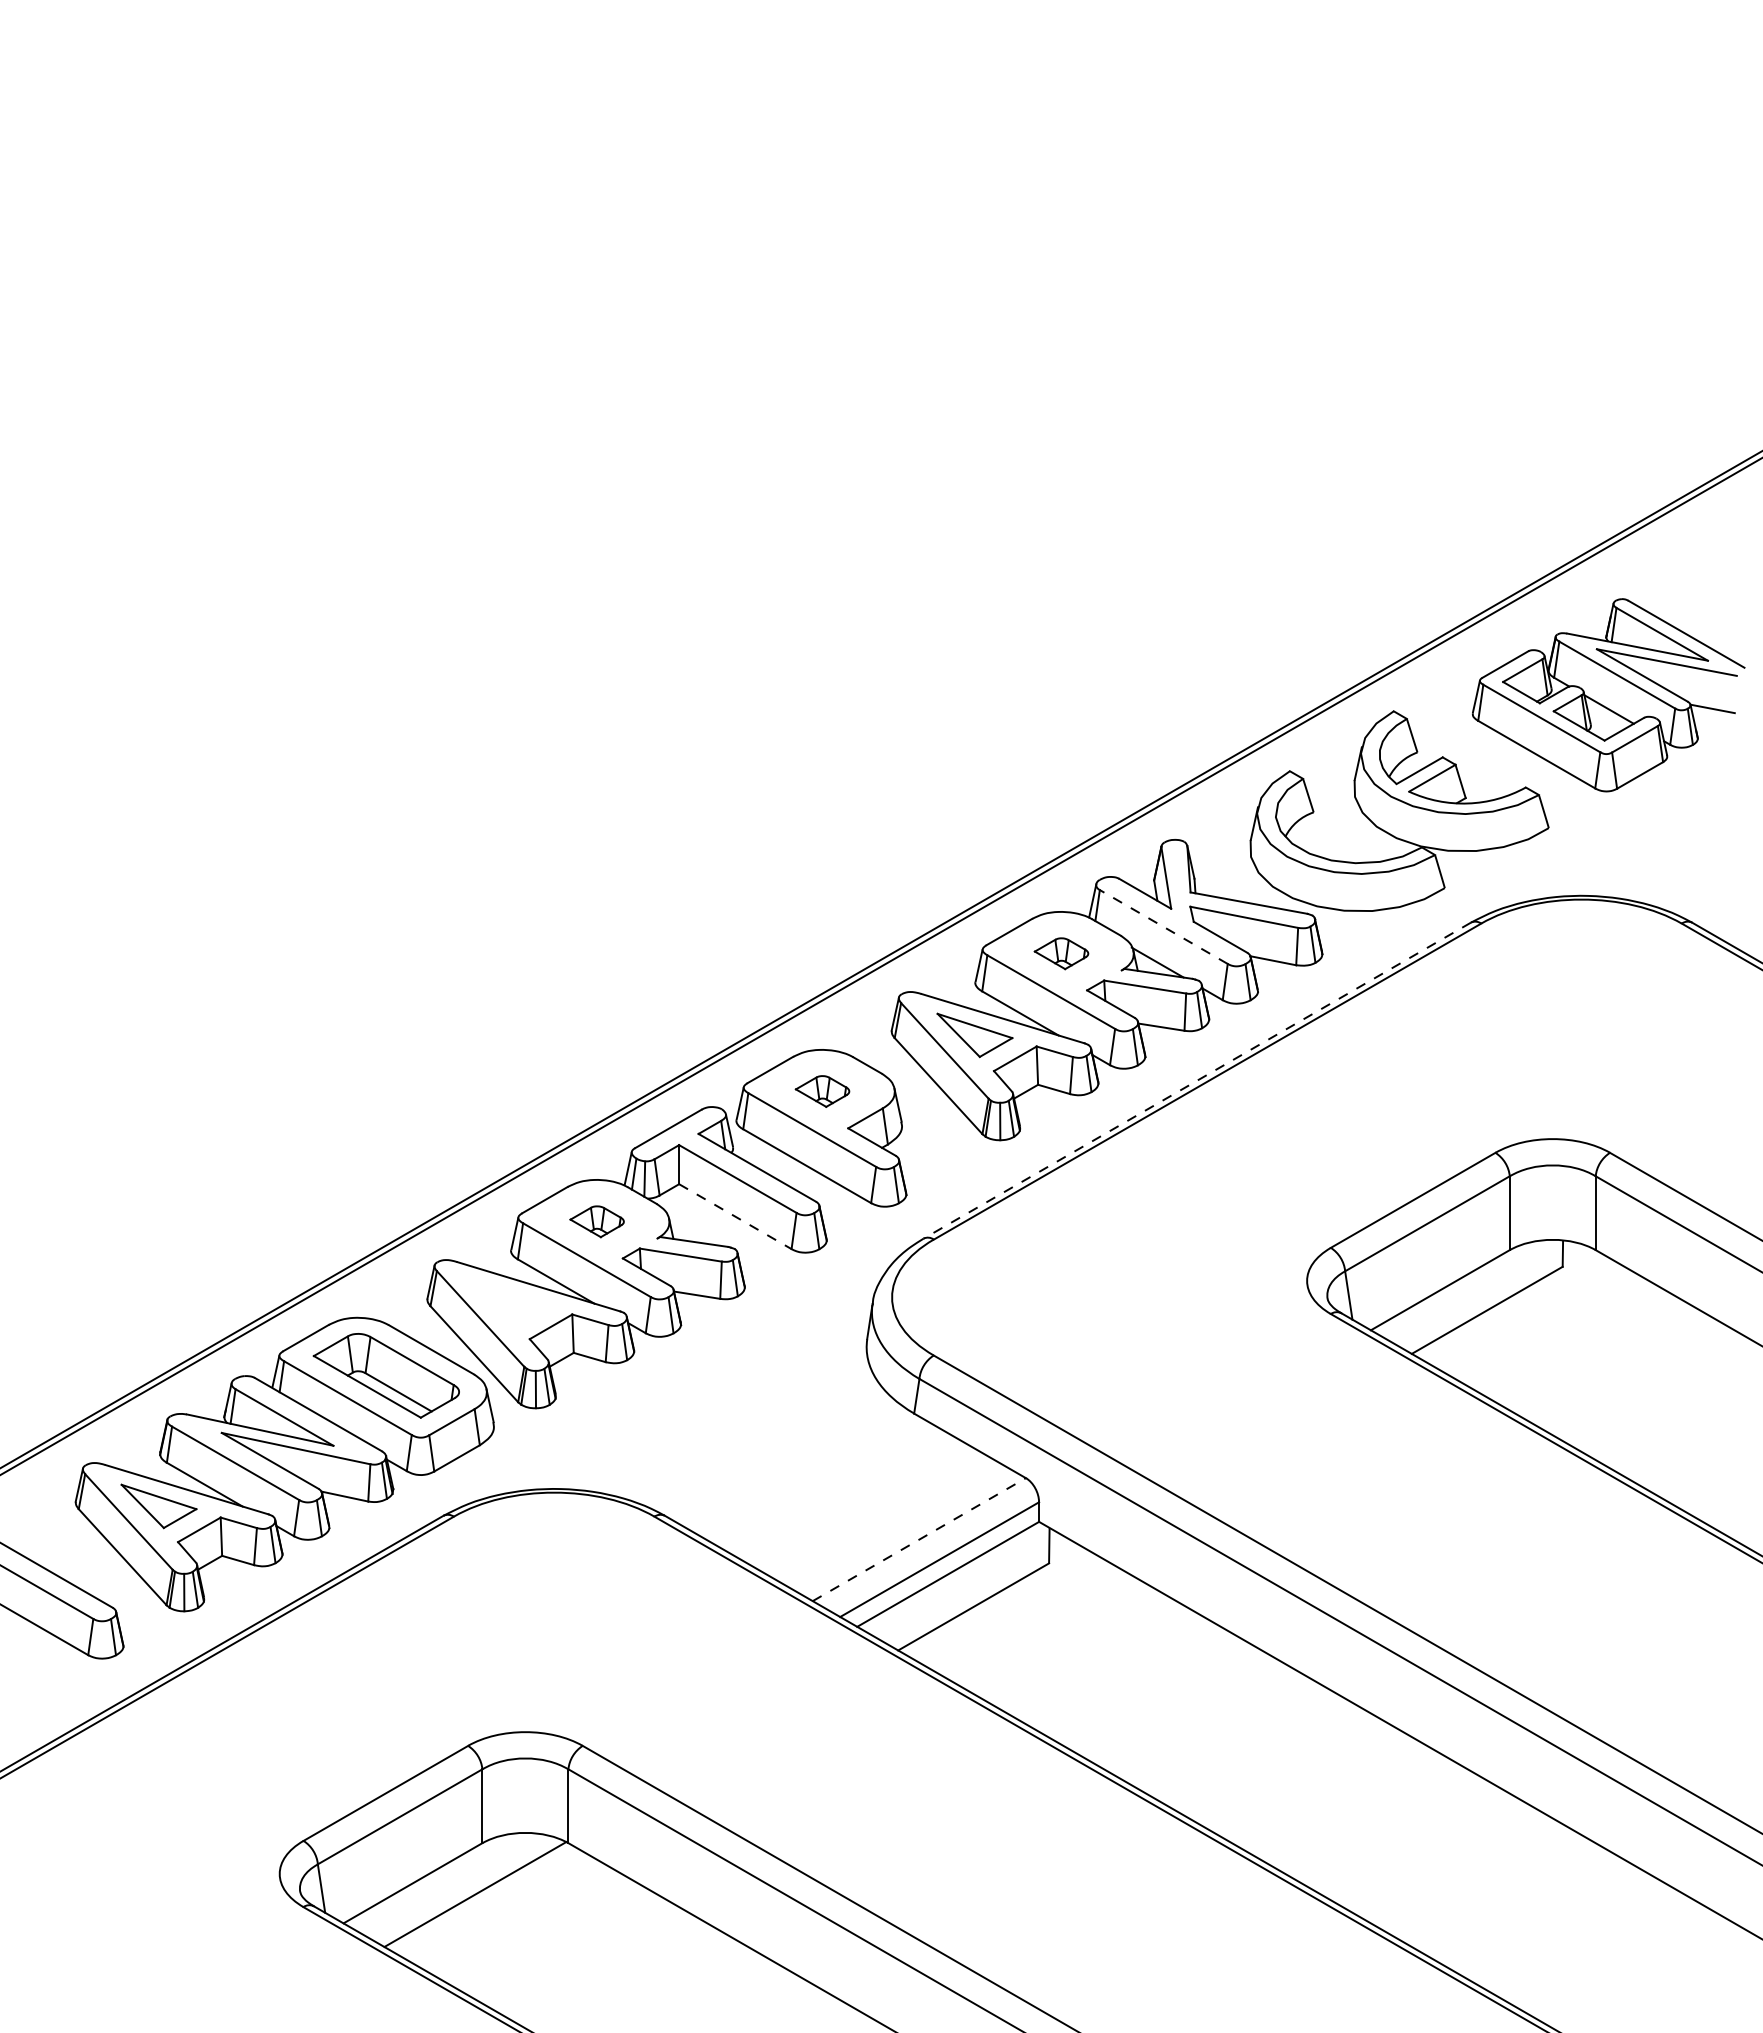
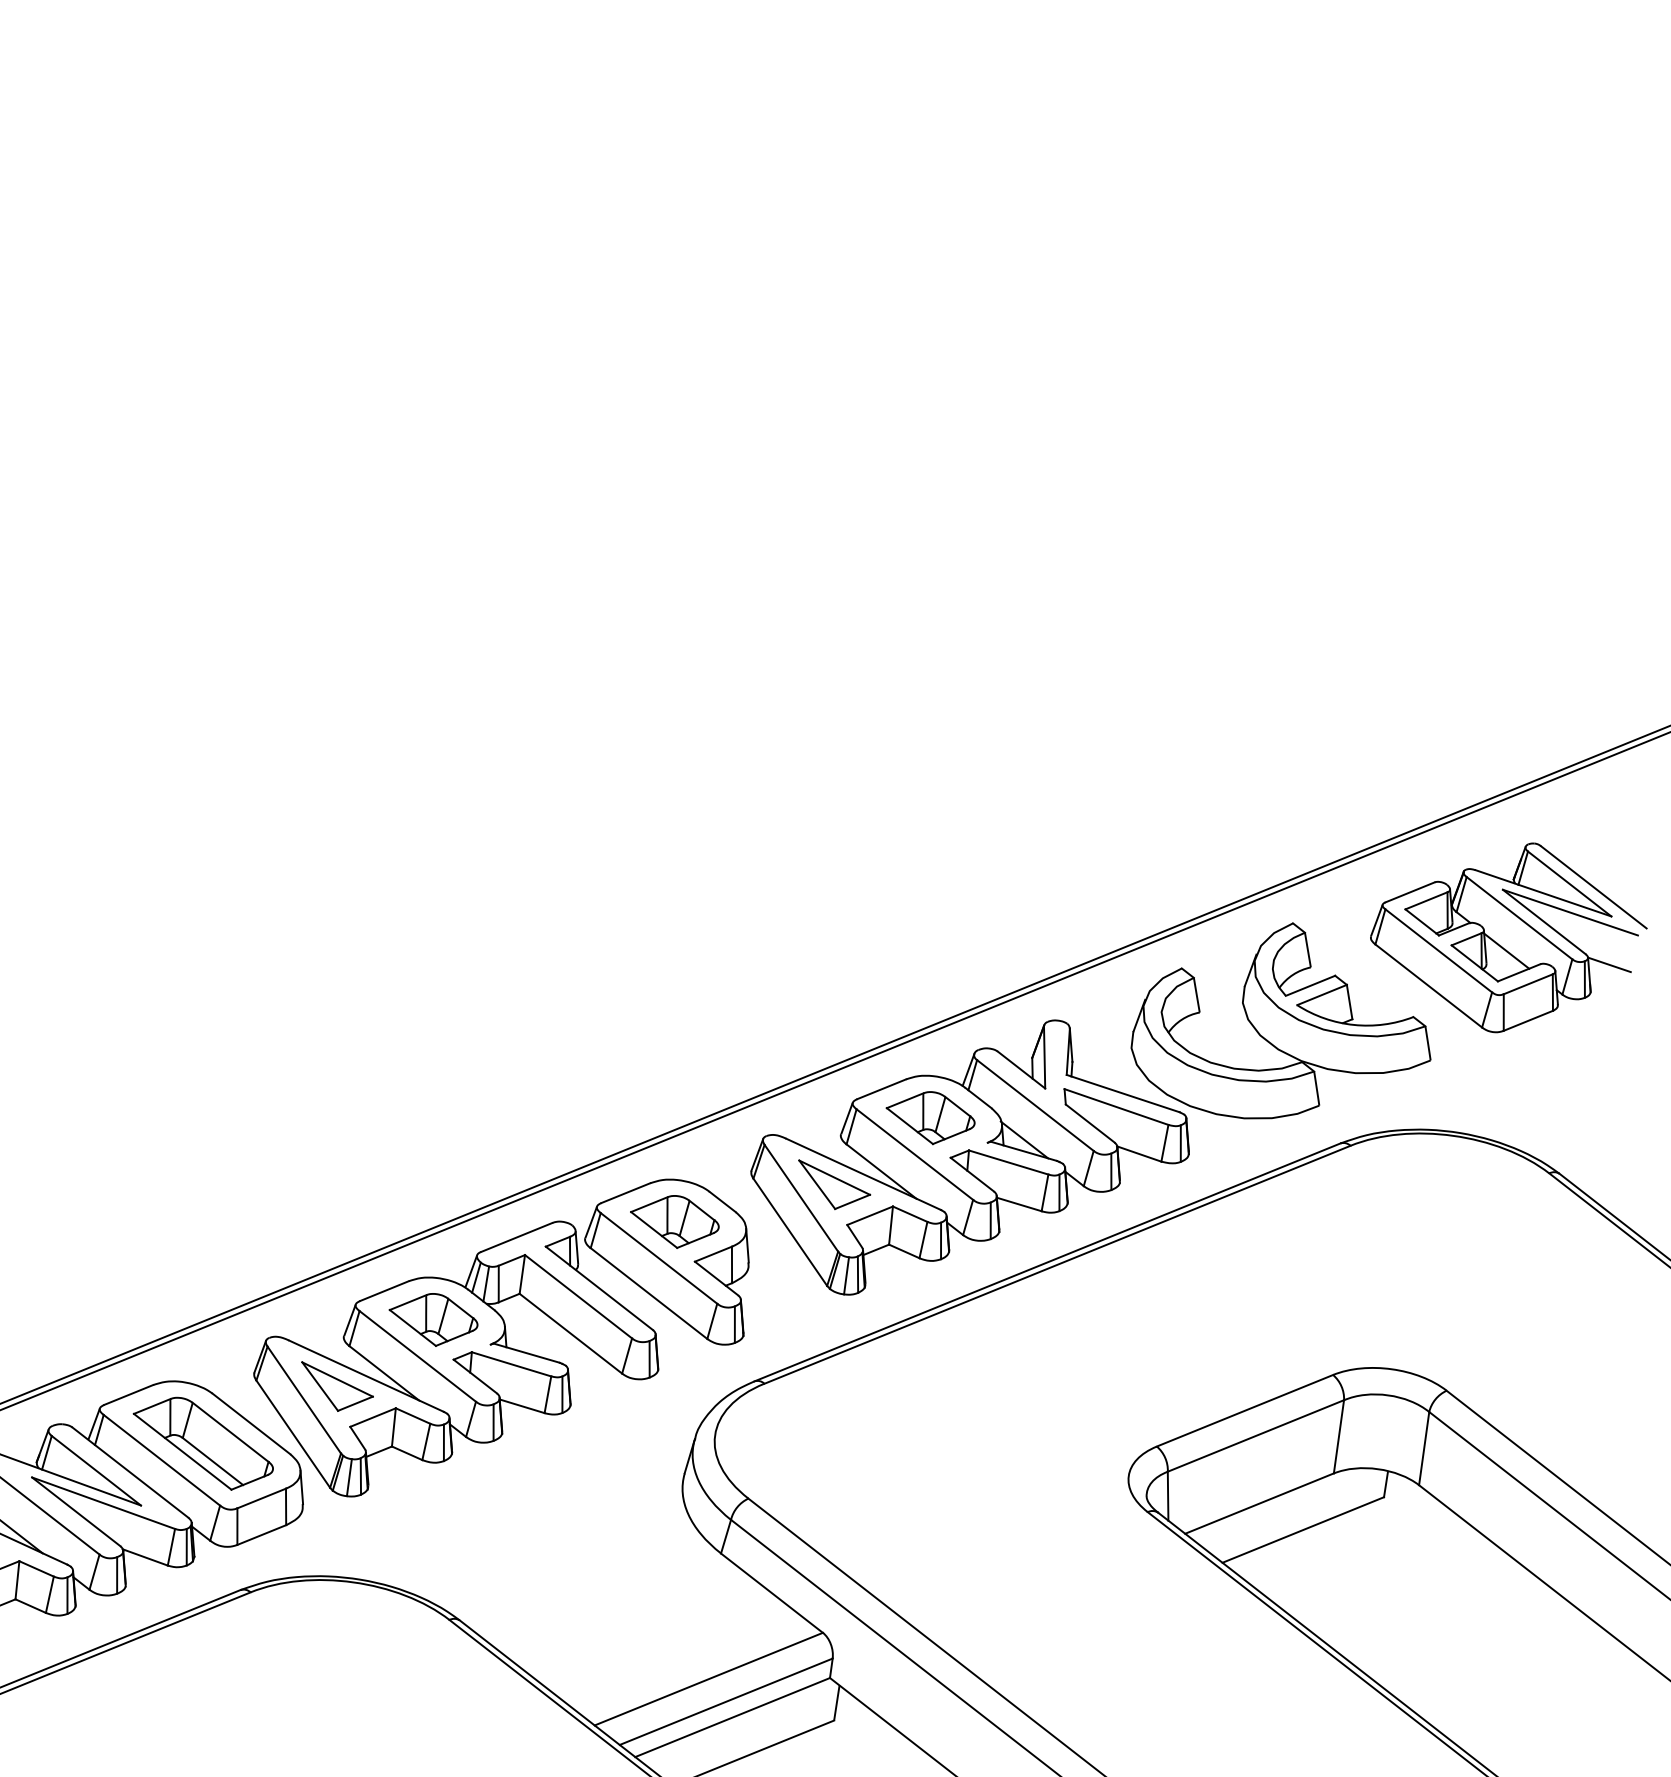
line: (1163, 927) -> (1035, 1105), dashed -> solid
part: (1061, 953) -> (930, 1117), size x1.67
line: (1196, 1080) -> (1046, 1262), dashed -> solid
part: (822, 1091) -> (674, 1221), size x1.67
line: (735, 1216) -> (571, 1333), dashed -> solid
part: (596, 1221) -> (432, 1319), size x1.67
part: (510, 1303) -> (336, 1388), added
line: (919, 1539) -> (709, 1679), dashed -> solid

